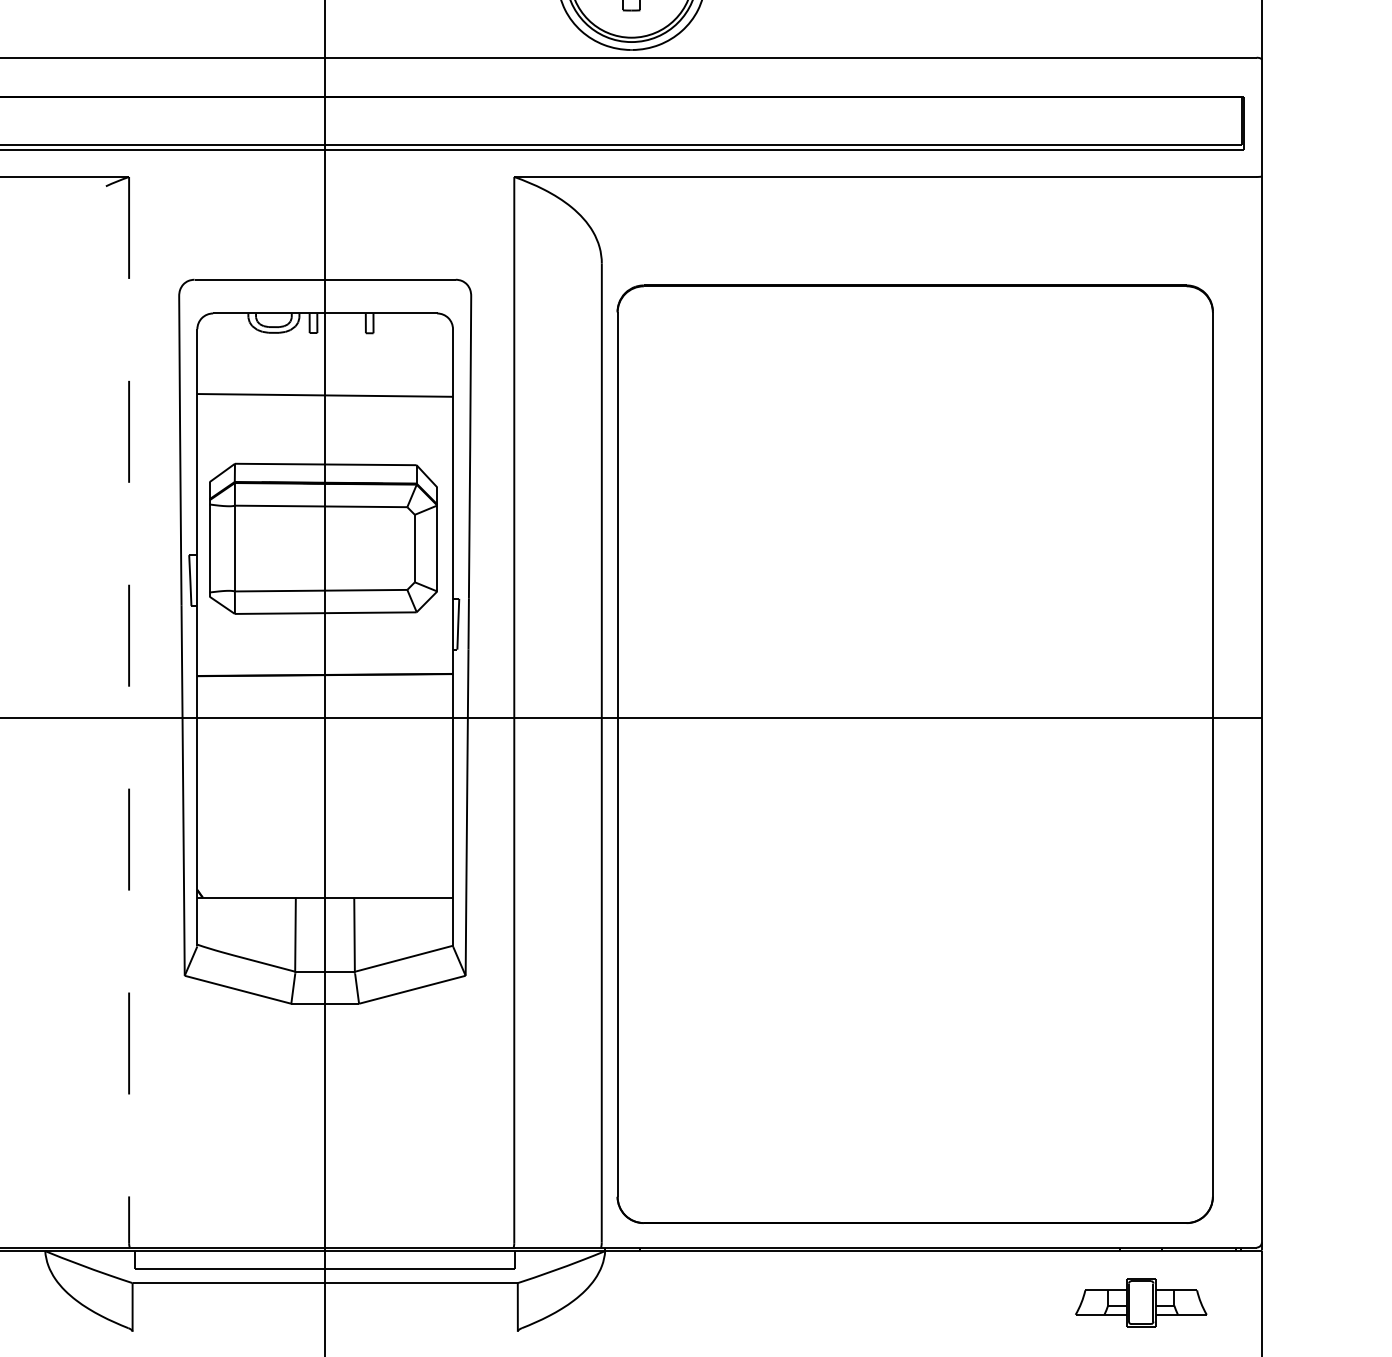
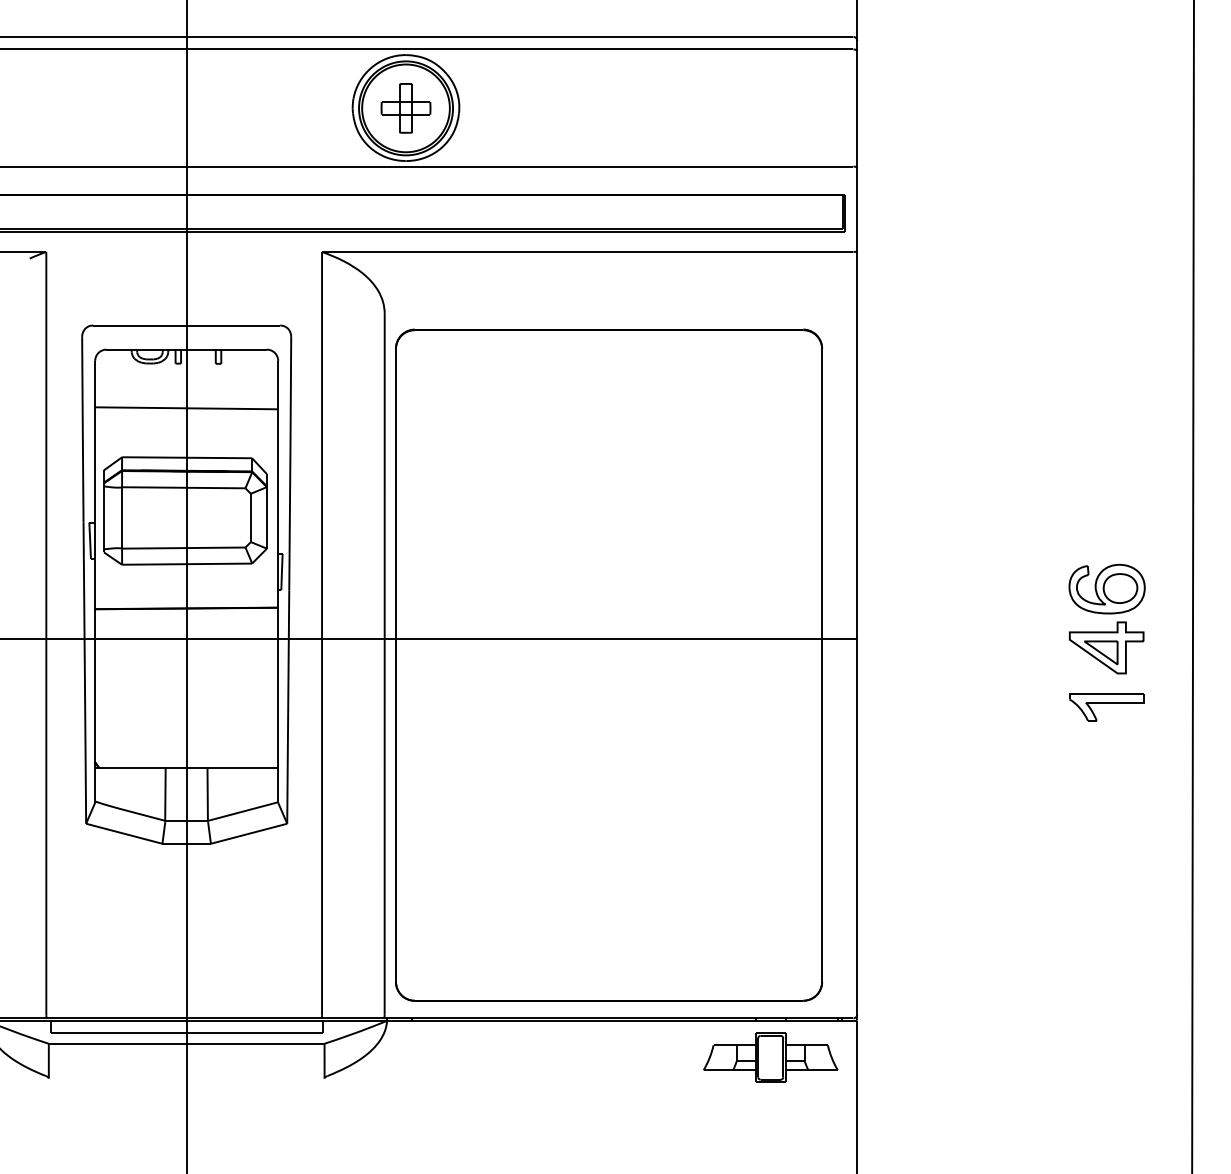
line: (129, 710) -> (46, 633), dashed -> solid
part: (1140, 1302) -> (770, 1057), size x1.43

